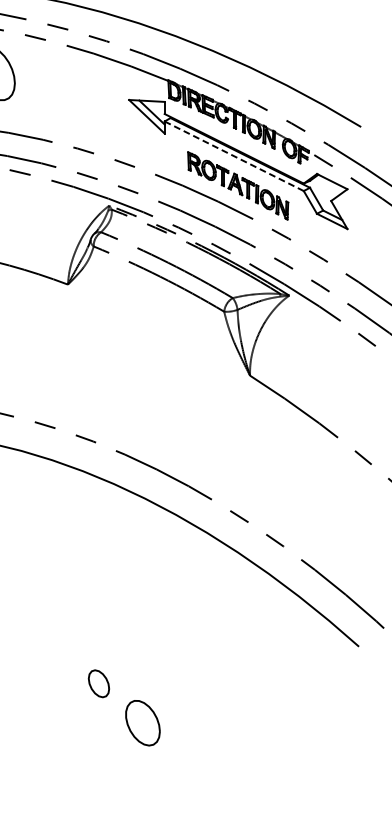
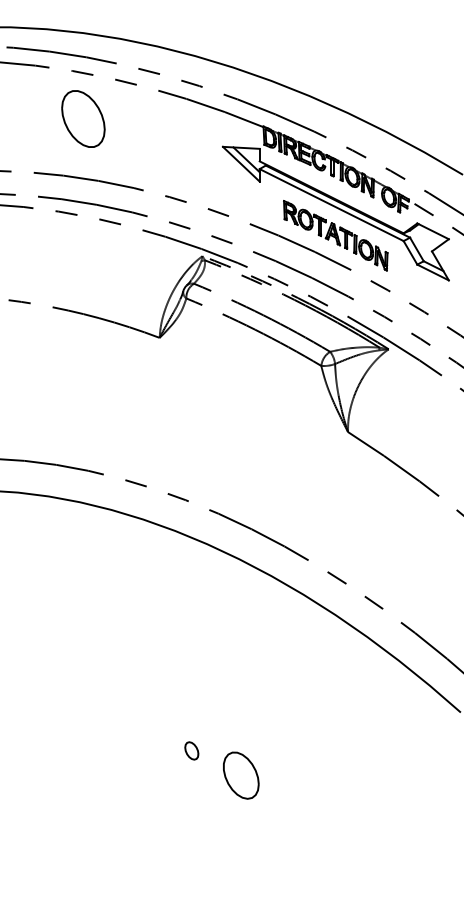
line: (235, 156) -> (332, 205), dashed -> solid
part: (98, 683) -> (191, 750), size x0.62
part: (143, 723) -> (241, 775), moved

